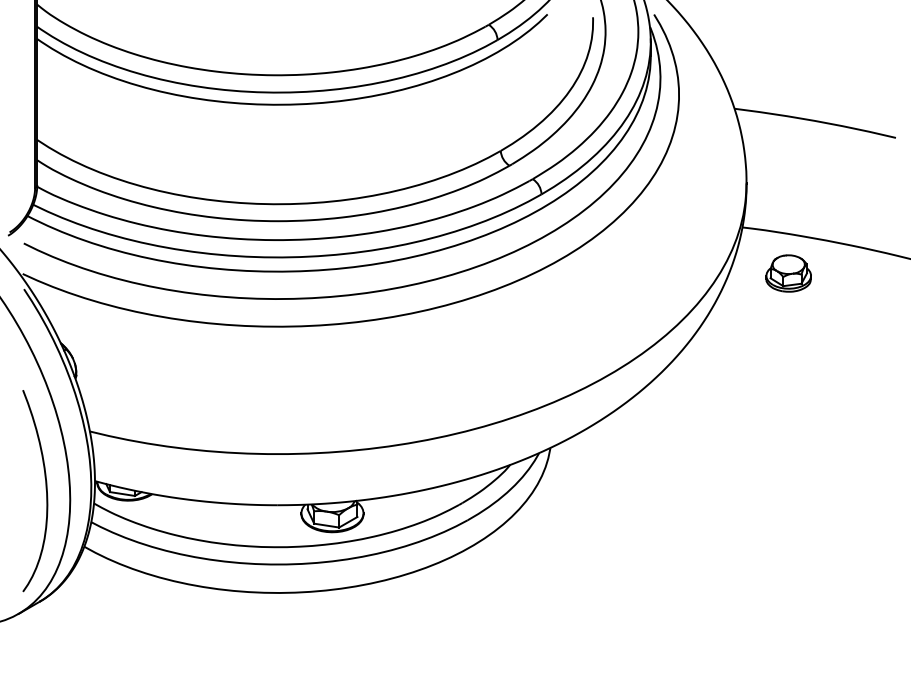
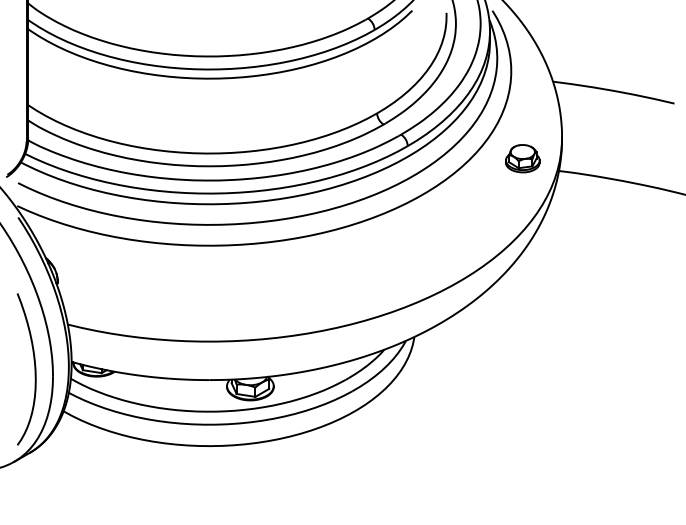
part: (788, 273) -> (522, 158), moved

